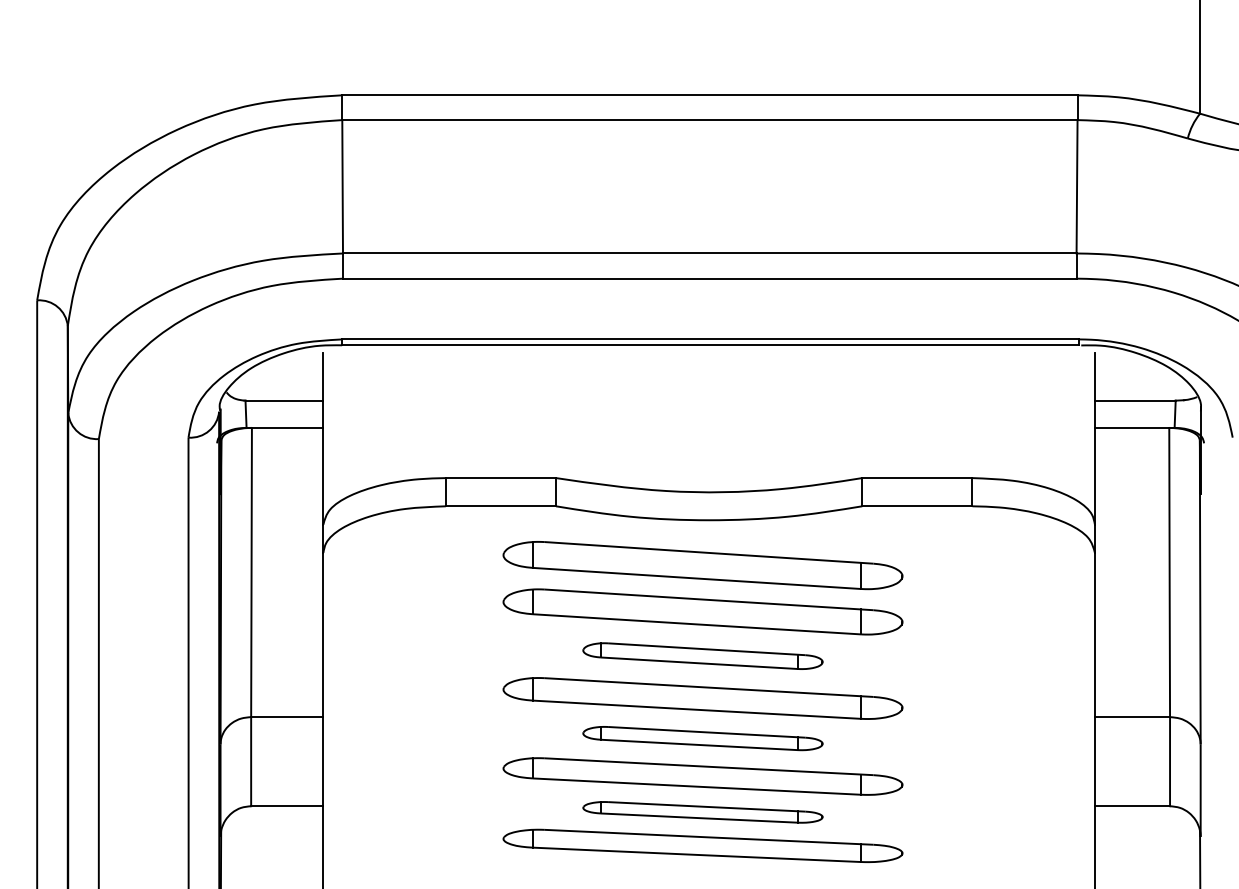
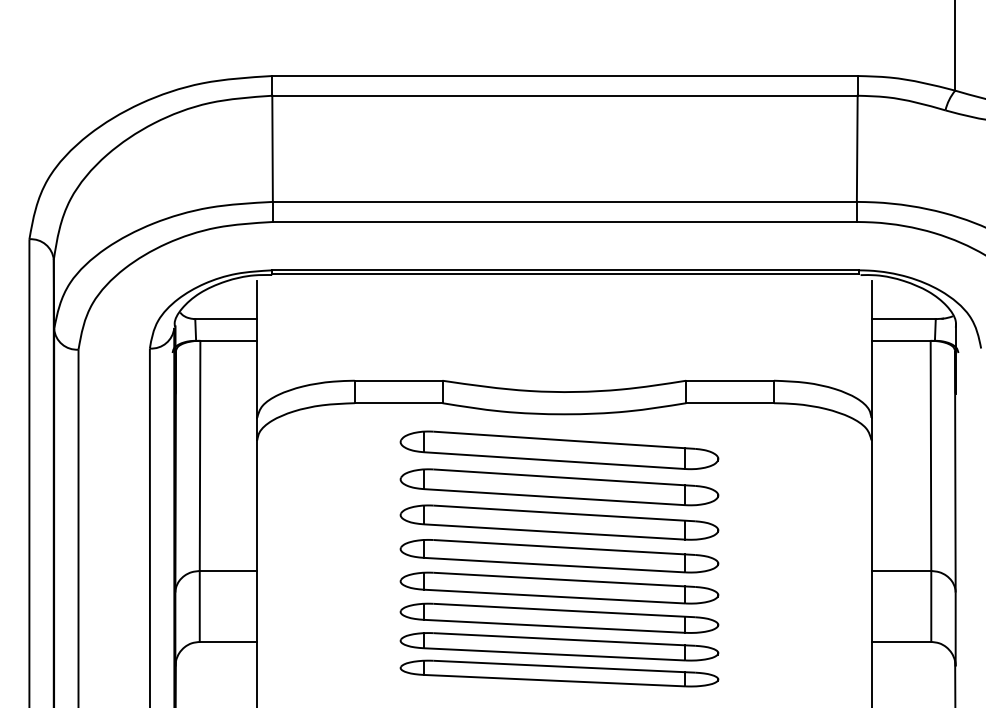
part: (702, 655) -> (559, 521), size x1.67
part: (702, 738) -> (559, 588), size x1.67
part: (702, 812) -> (559, 646), size x1.67

